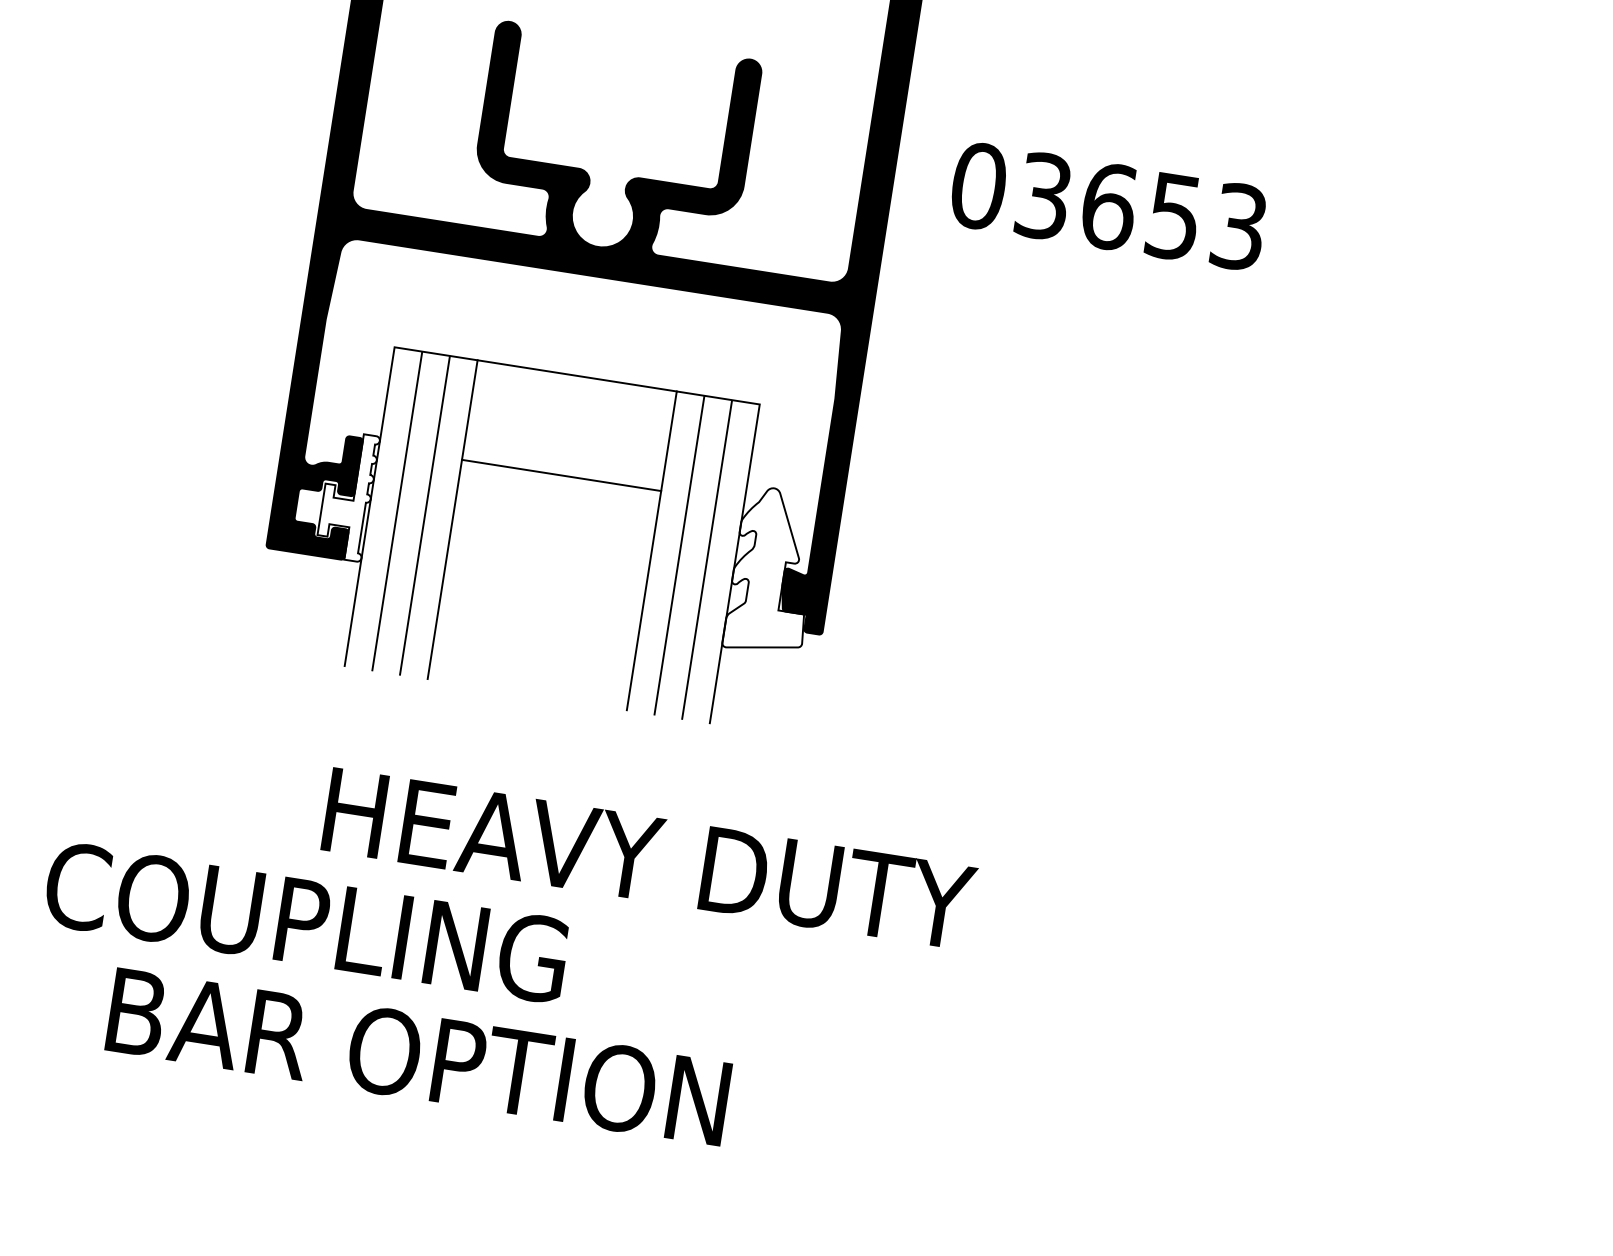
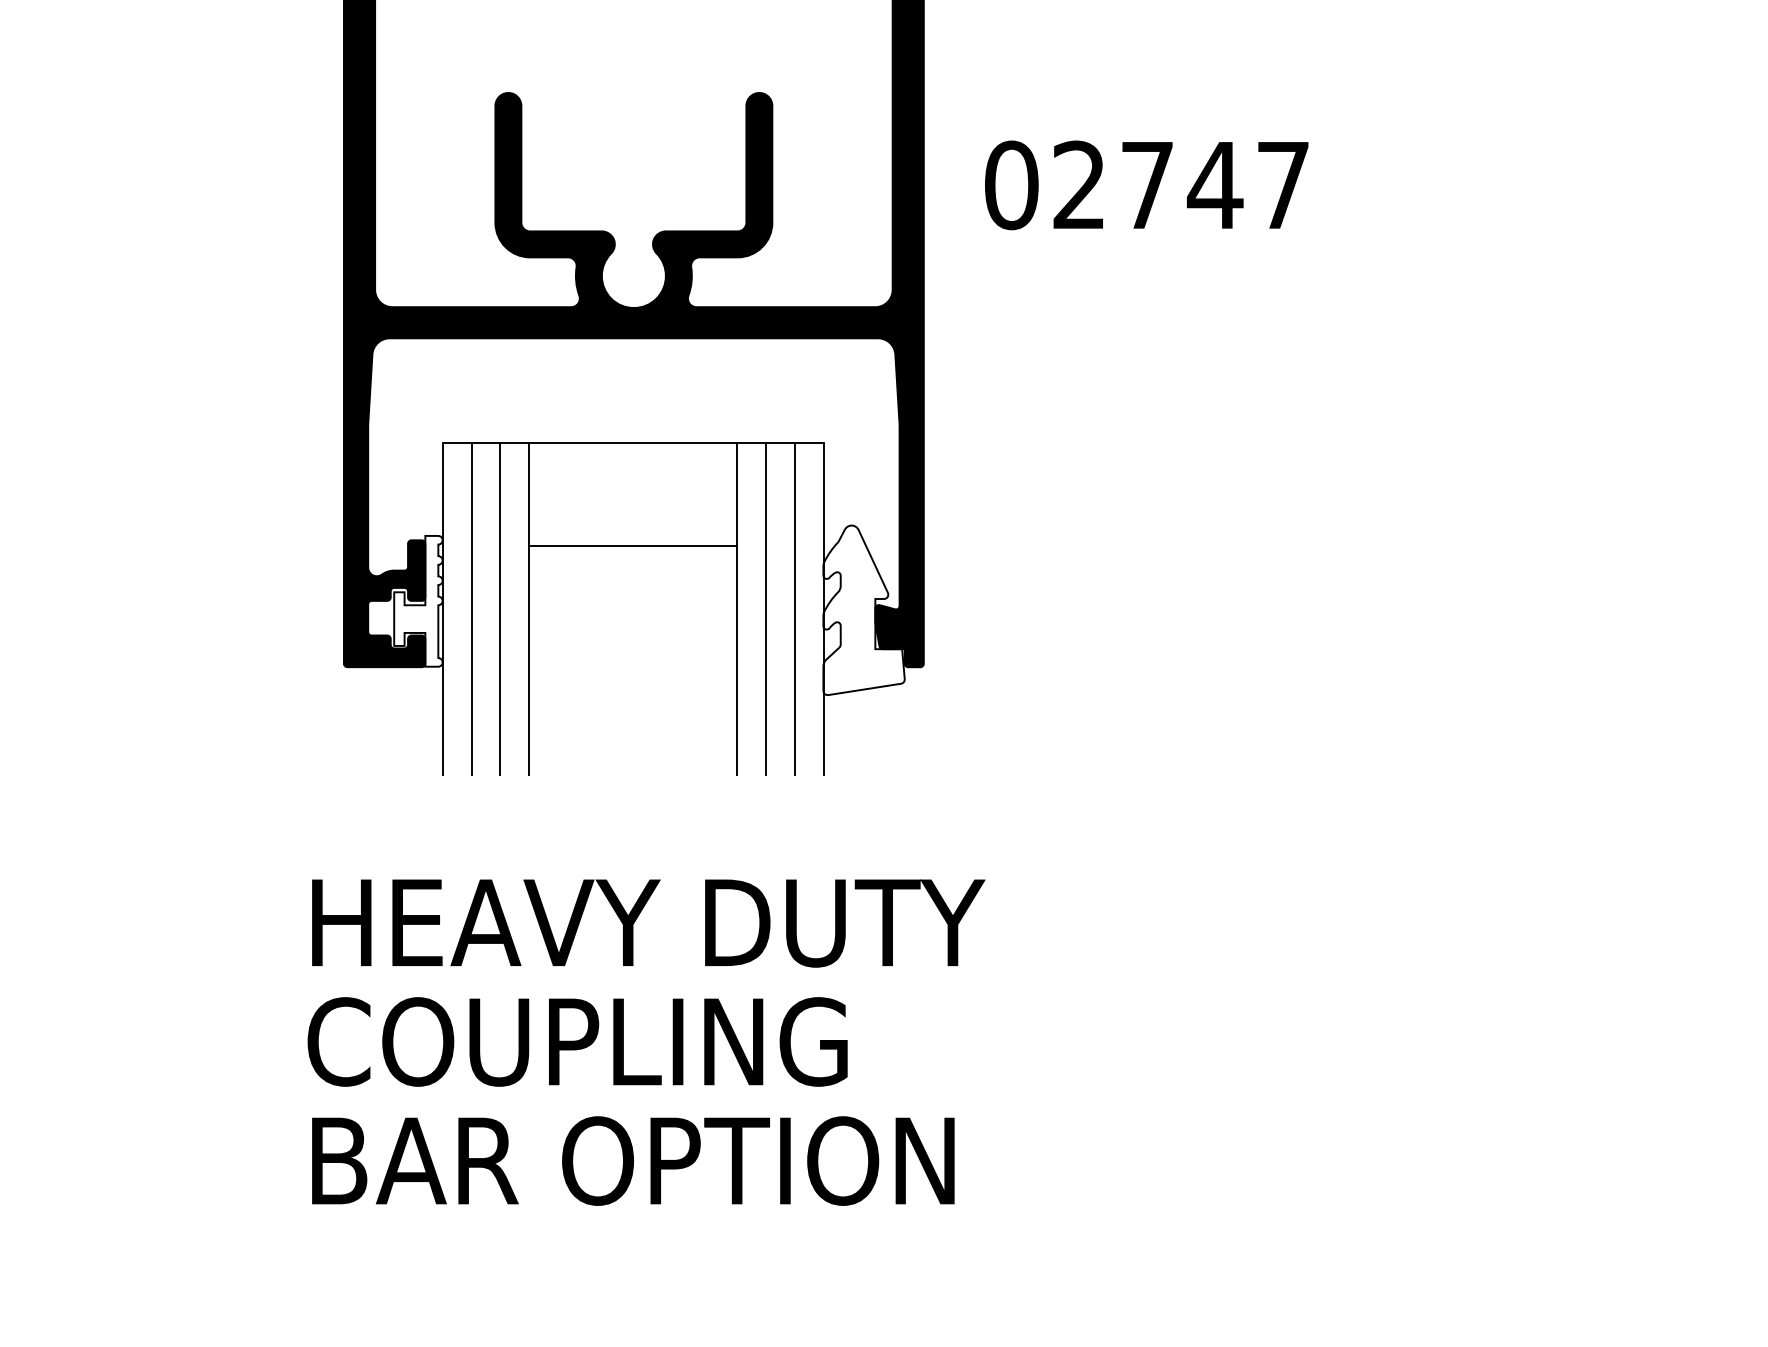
text: (1140, 211) -> (1180, 185), 03653 -> 02747
text: (649, 859) -> (648, 923), moved
text: (306, 921) -> (577, 1041), moved
text: (418, 1056) -> (633, 1160), moved

